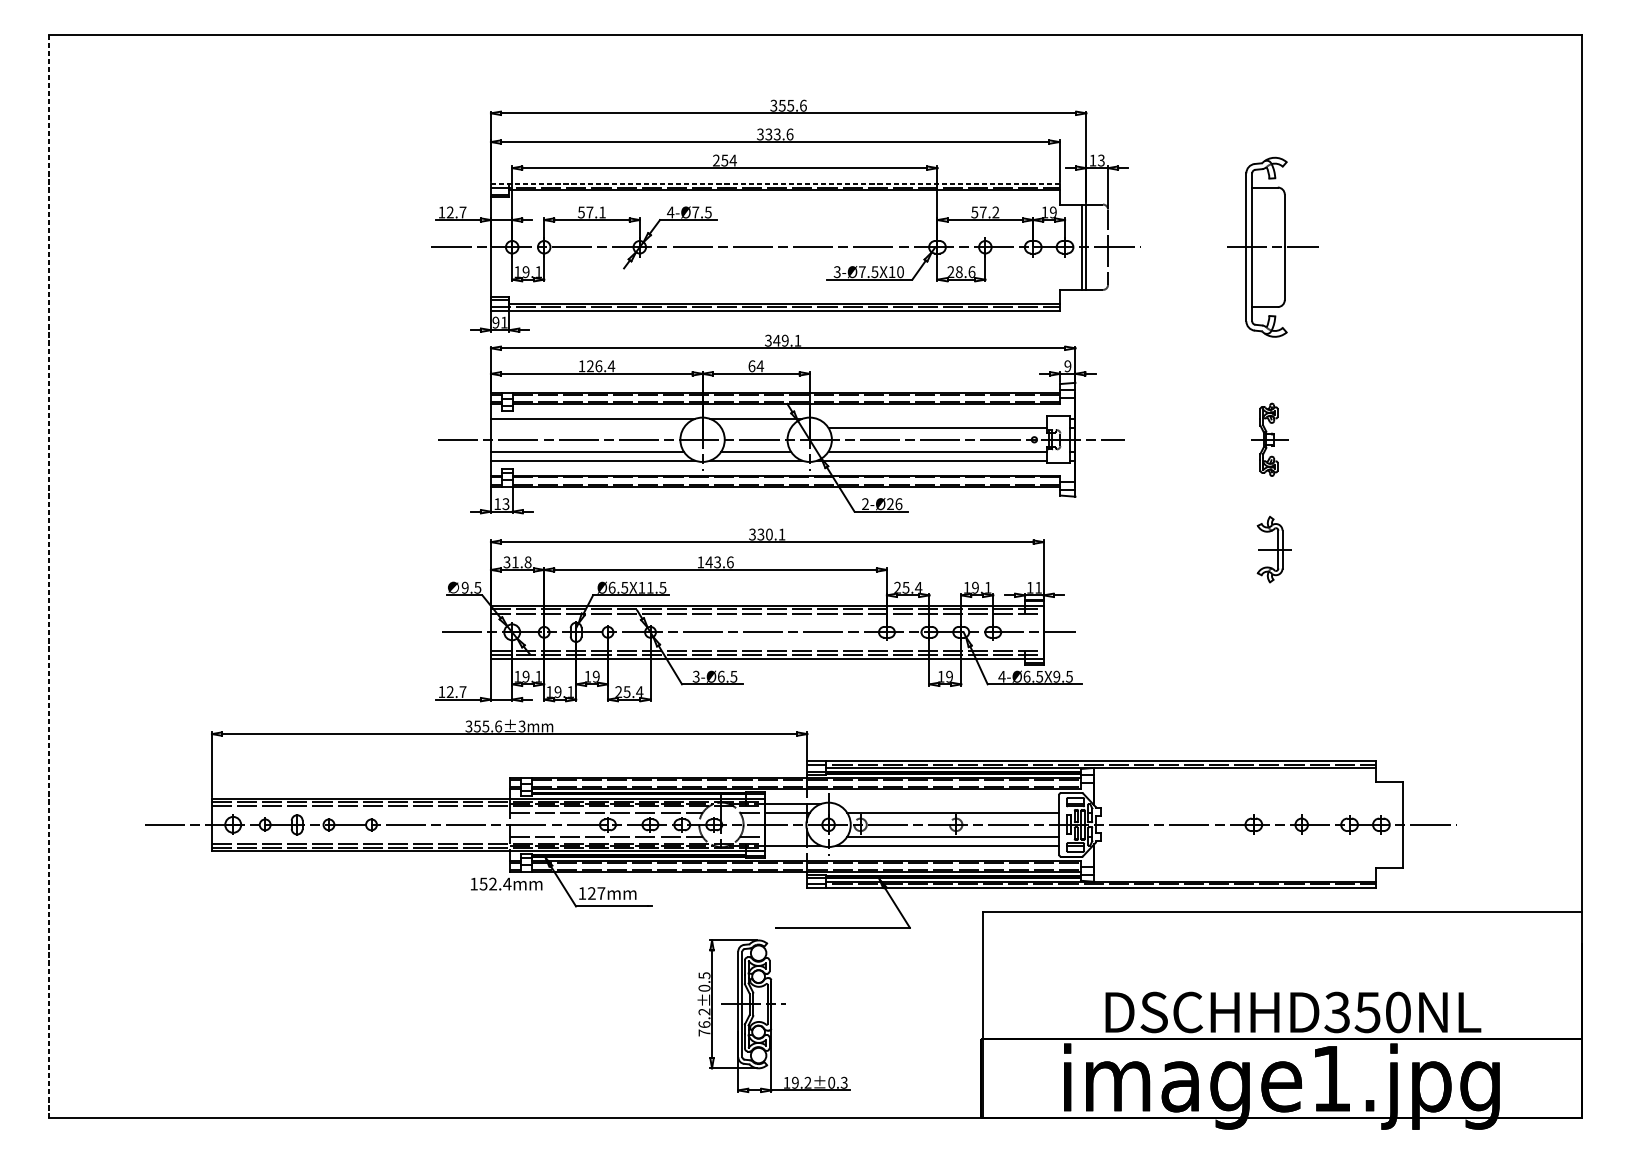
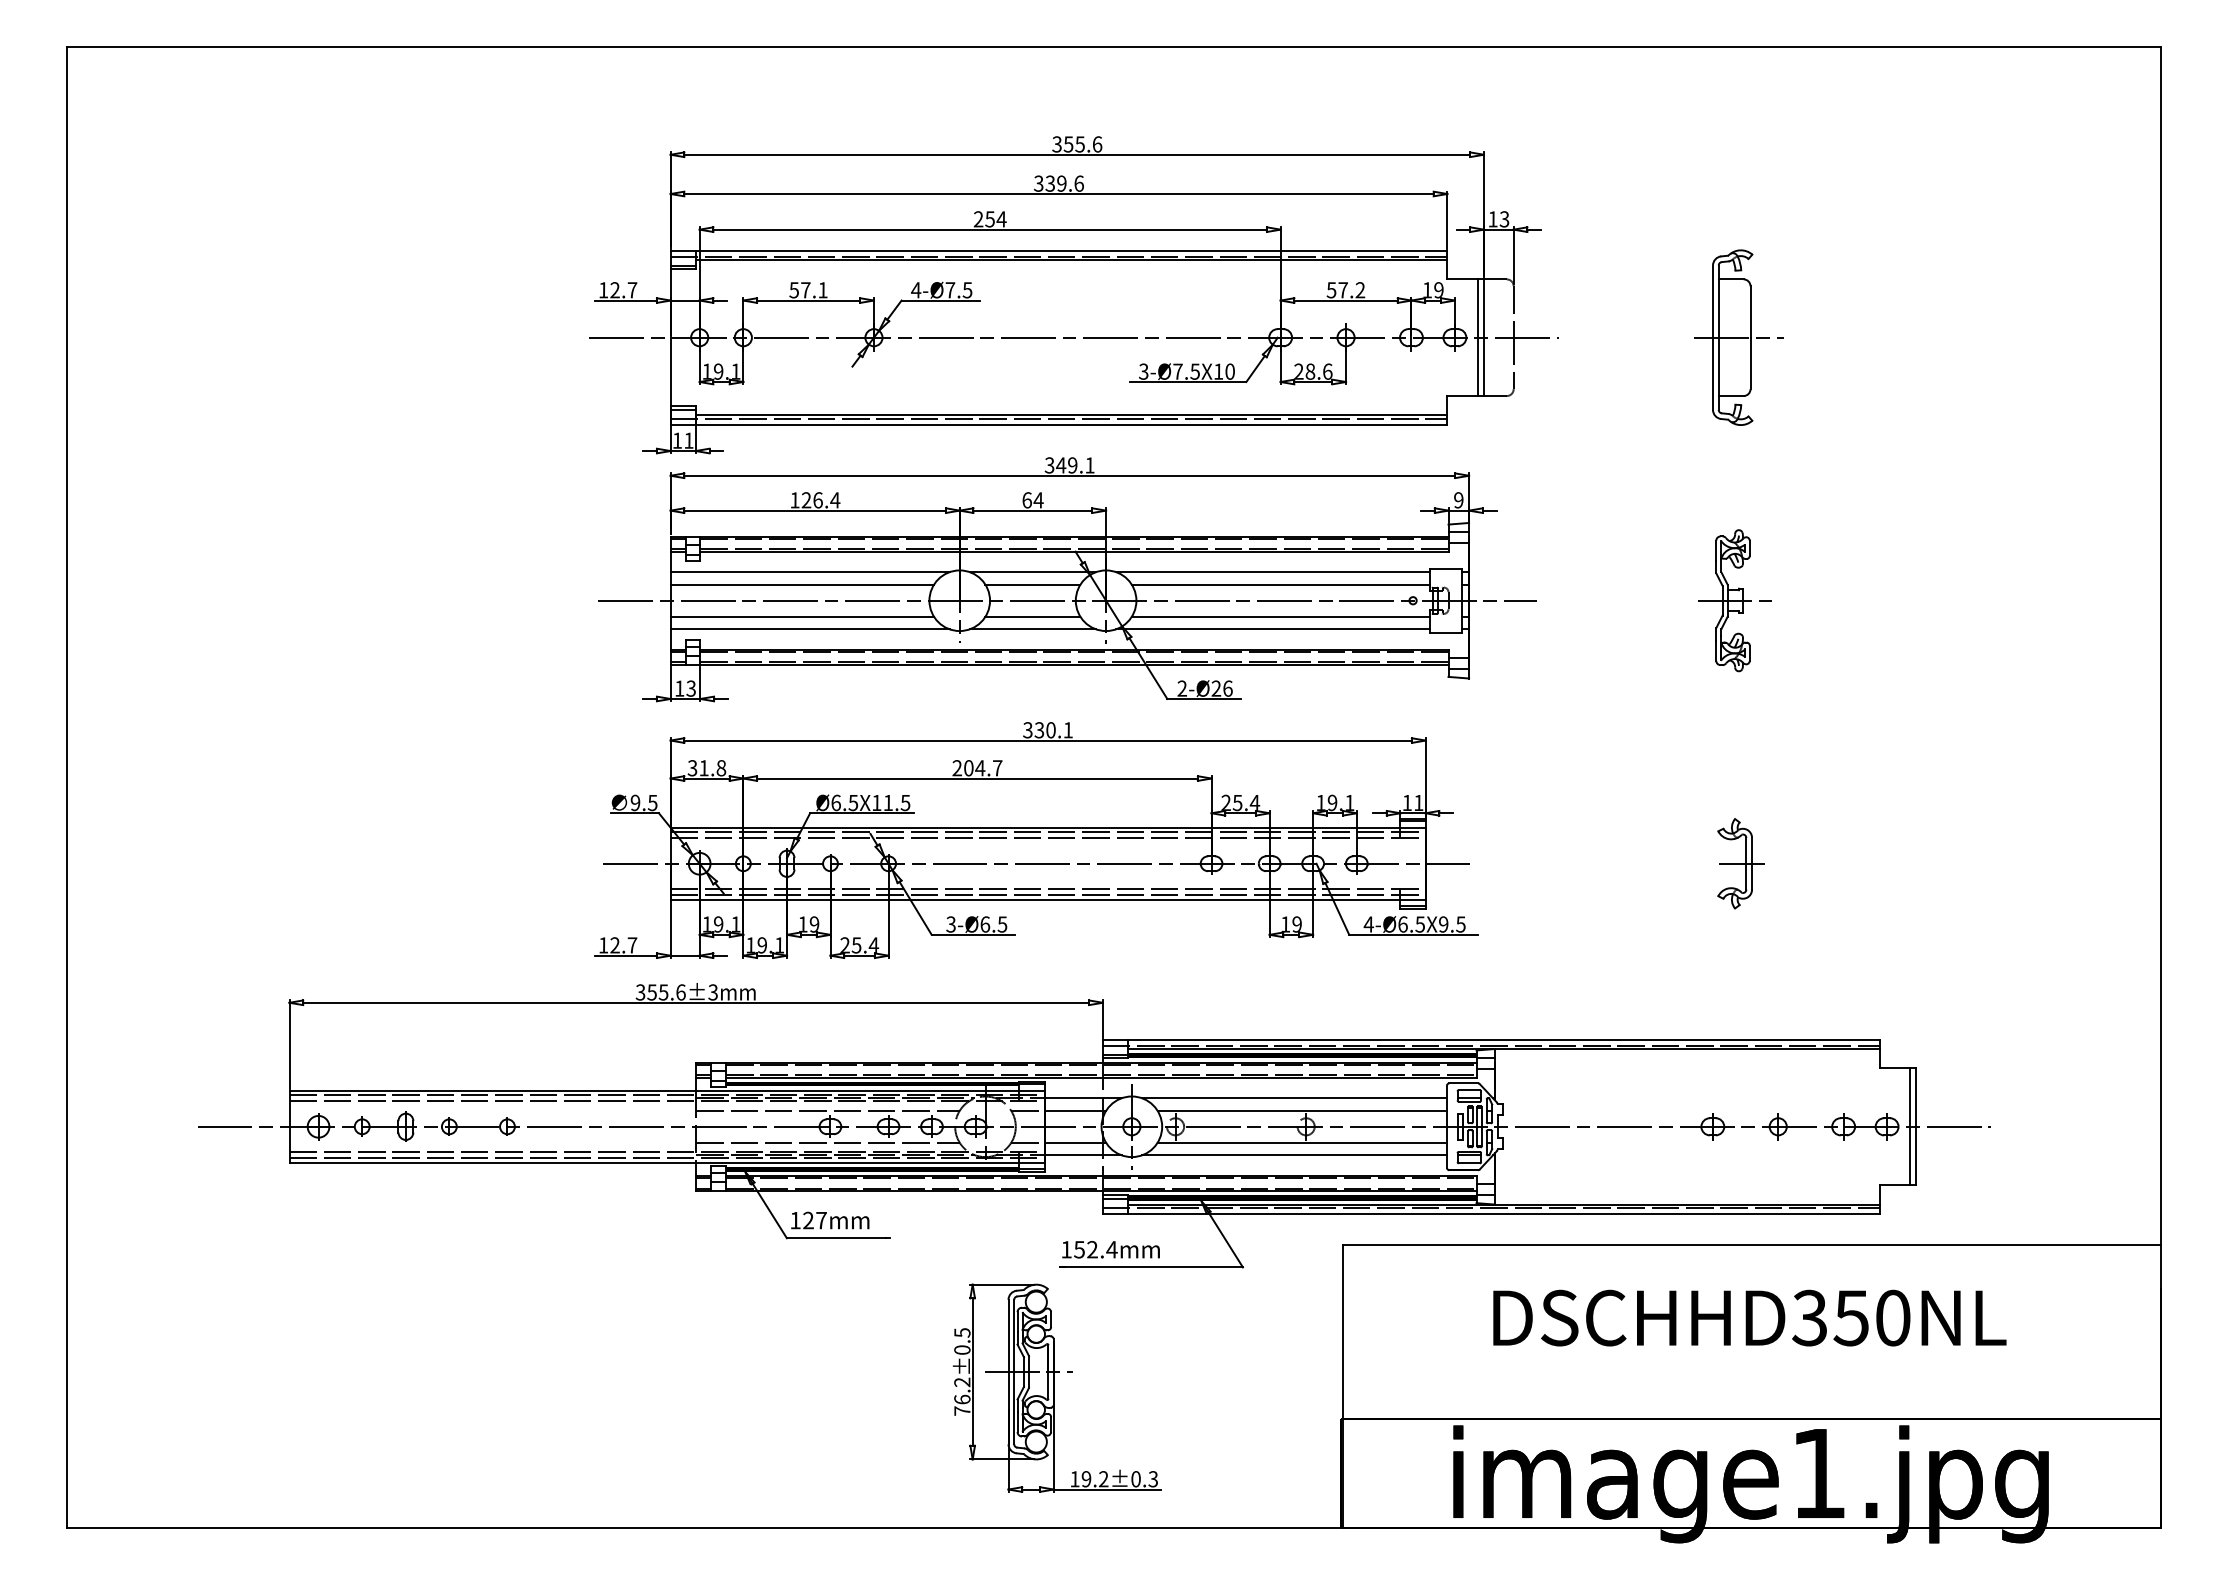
text: (777, 134) -> (1061, 183), 333.6 -> 339.6
line: (775, 183) -> (1059, 250), dashed -> solid
part: (1272, 247) -> (1738, 337), size x0.71
text: (495, 322) -> (677, 440), 91 -> 11
line: (931, 419) -> (1272, 572), added
line: (587, 427) -> (802, 584), added
line: (755, 427) -> (1032, 584), added
part: (1269, 439) -> (1734, 600), size x1.43
part: (1274, 549) -> (1740, 863), moved
text: (715, 562) -> (977, 768), 143.6 -> 204.7
line: (48, 576) -> (66, 787), dashed -> solid
line: (947, 804) -> (1294, 1098), added
line: (1398, 824) -> (1910, 1126), added
line: (787, 836) -> (1075, 1142), added
text: (506, 883) -> (1110, 1249), moved
text: (1293, 1012) -> (1749, 1317), moved

